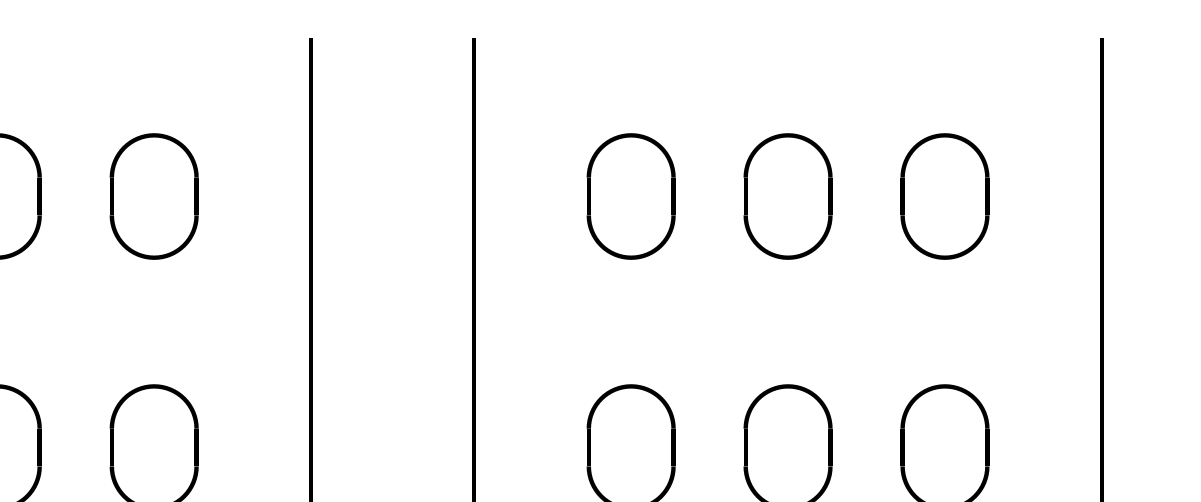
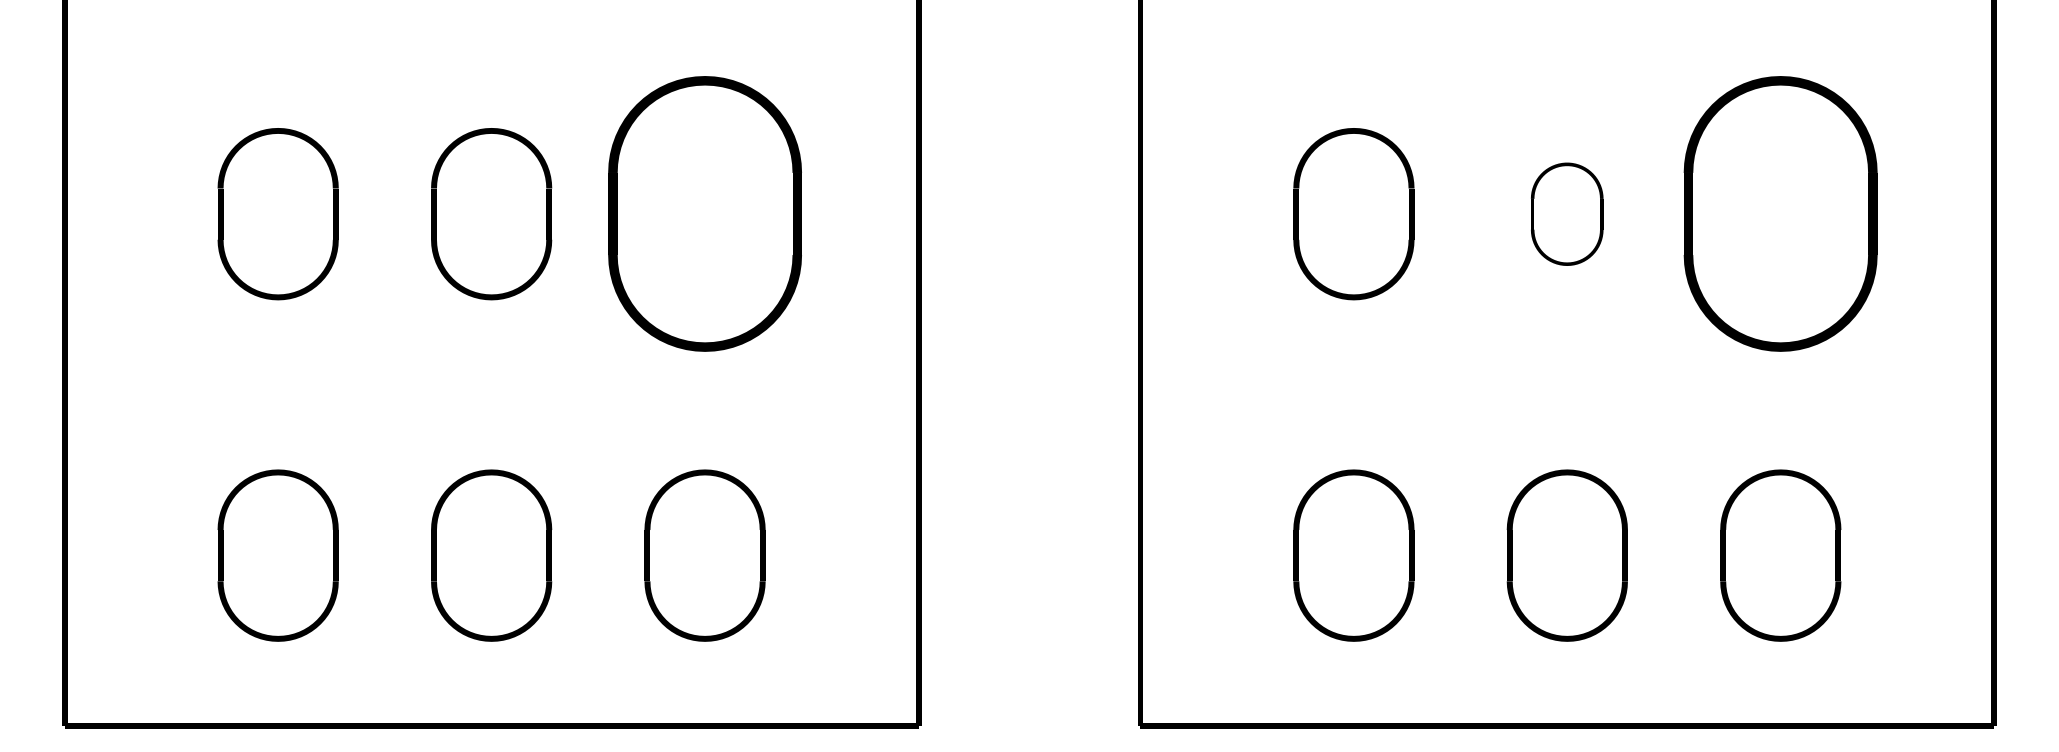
part: (153, 196) -> (704, 214), size x1.6
part: (787, 196) -> (1566, 214), size x0.6
part: (944, 196) -> (1780, 214), size x1.6

